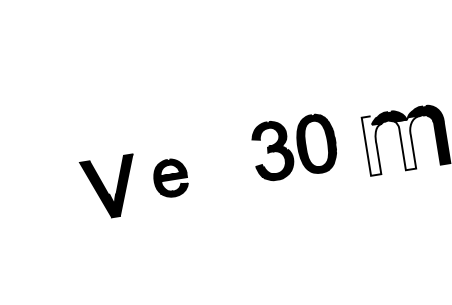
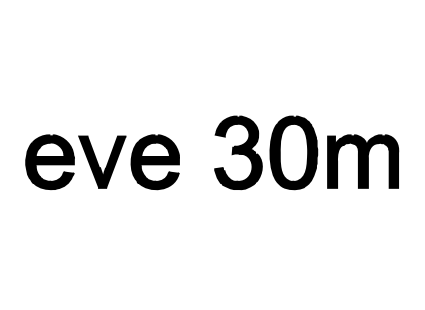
fill: (411, 142) -> (367, 164), added
fill: (375, 144) -> (336, 161), added
part: (294, 146) -> (266, 152), size x1.43
part: (169, 178) -> (154, 162), size x1.67
part: (51, 197) -> (49, 162), added

